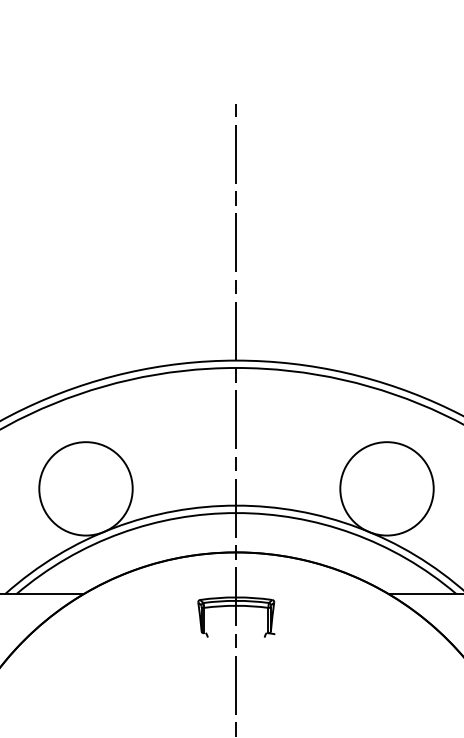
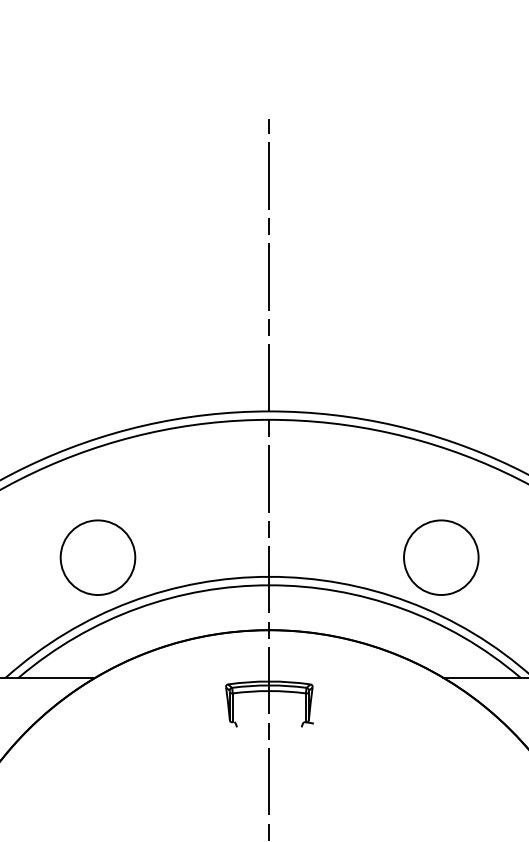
circle: (85, 488) -> (97, 557), size x0.7
circle: (386, 488) -> (440, 557), size x0.7

